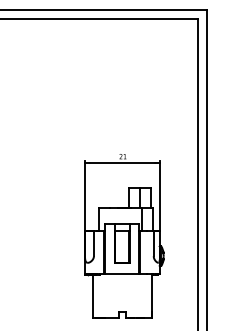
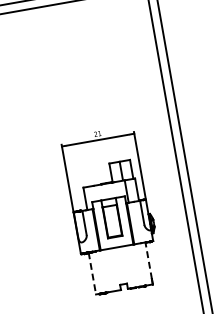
line: (151, 292) -> (148, 260), solid -> dashed
line: (92, 295) -> (91, 273), solid -> dashed

